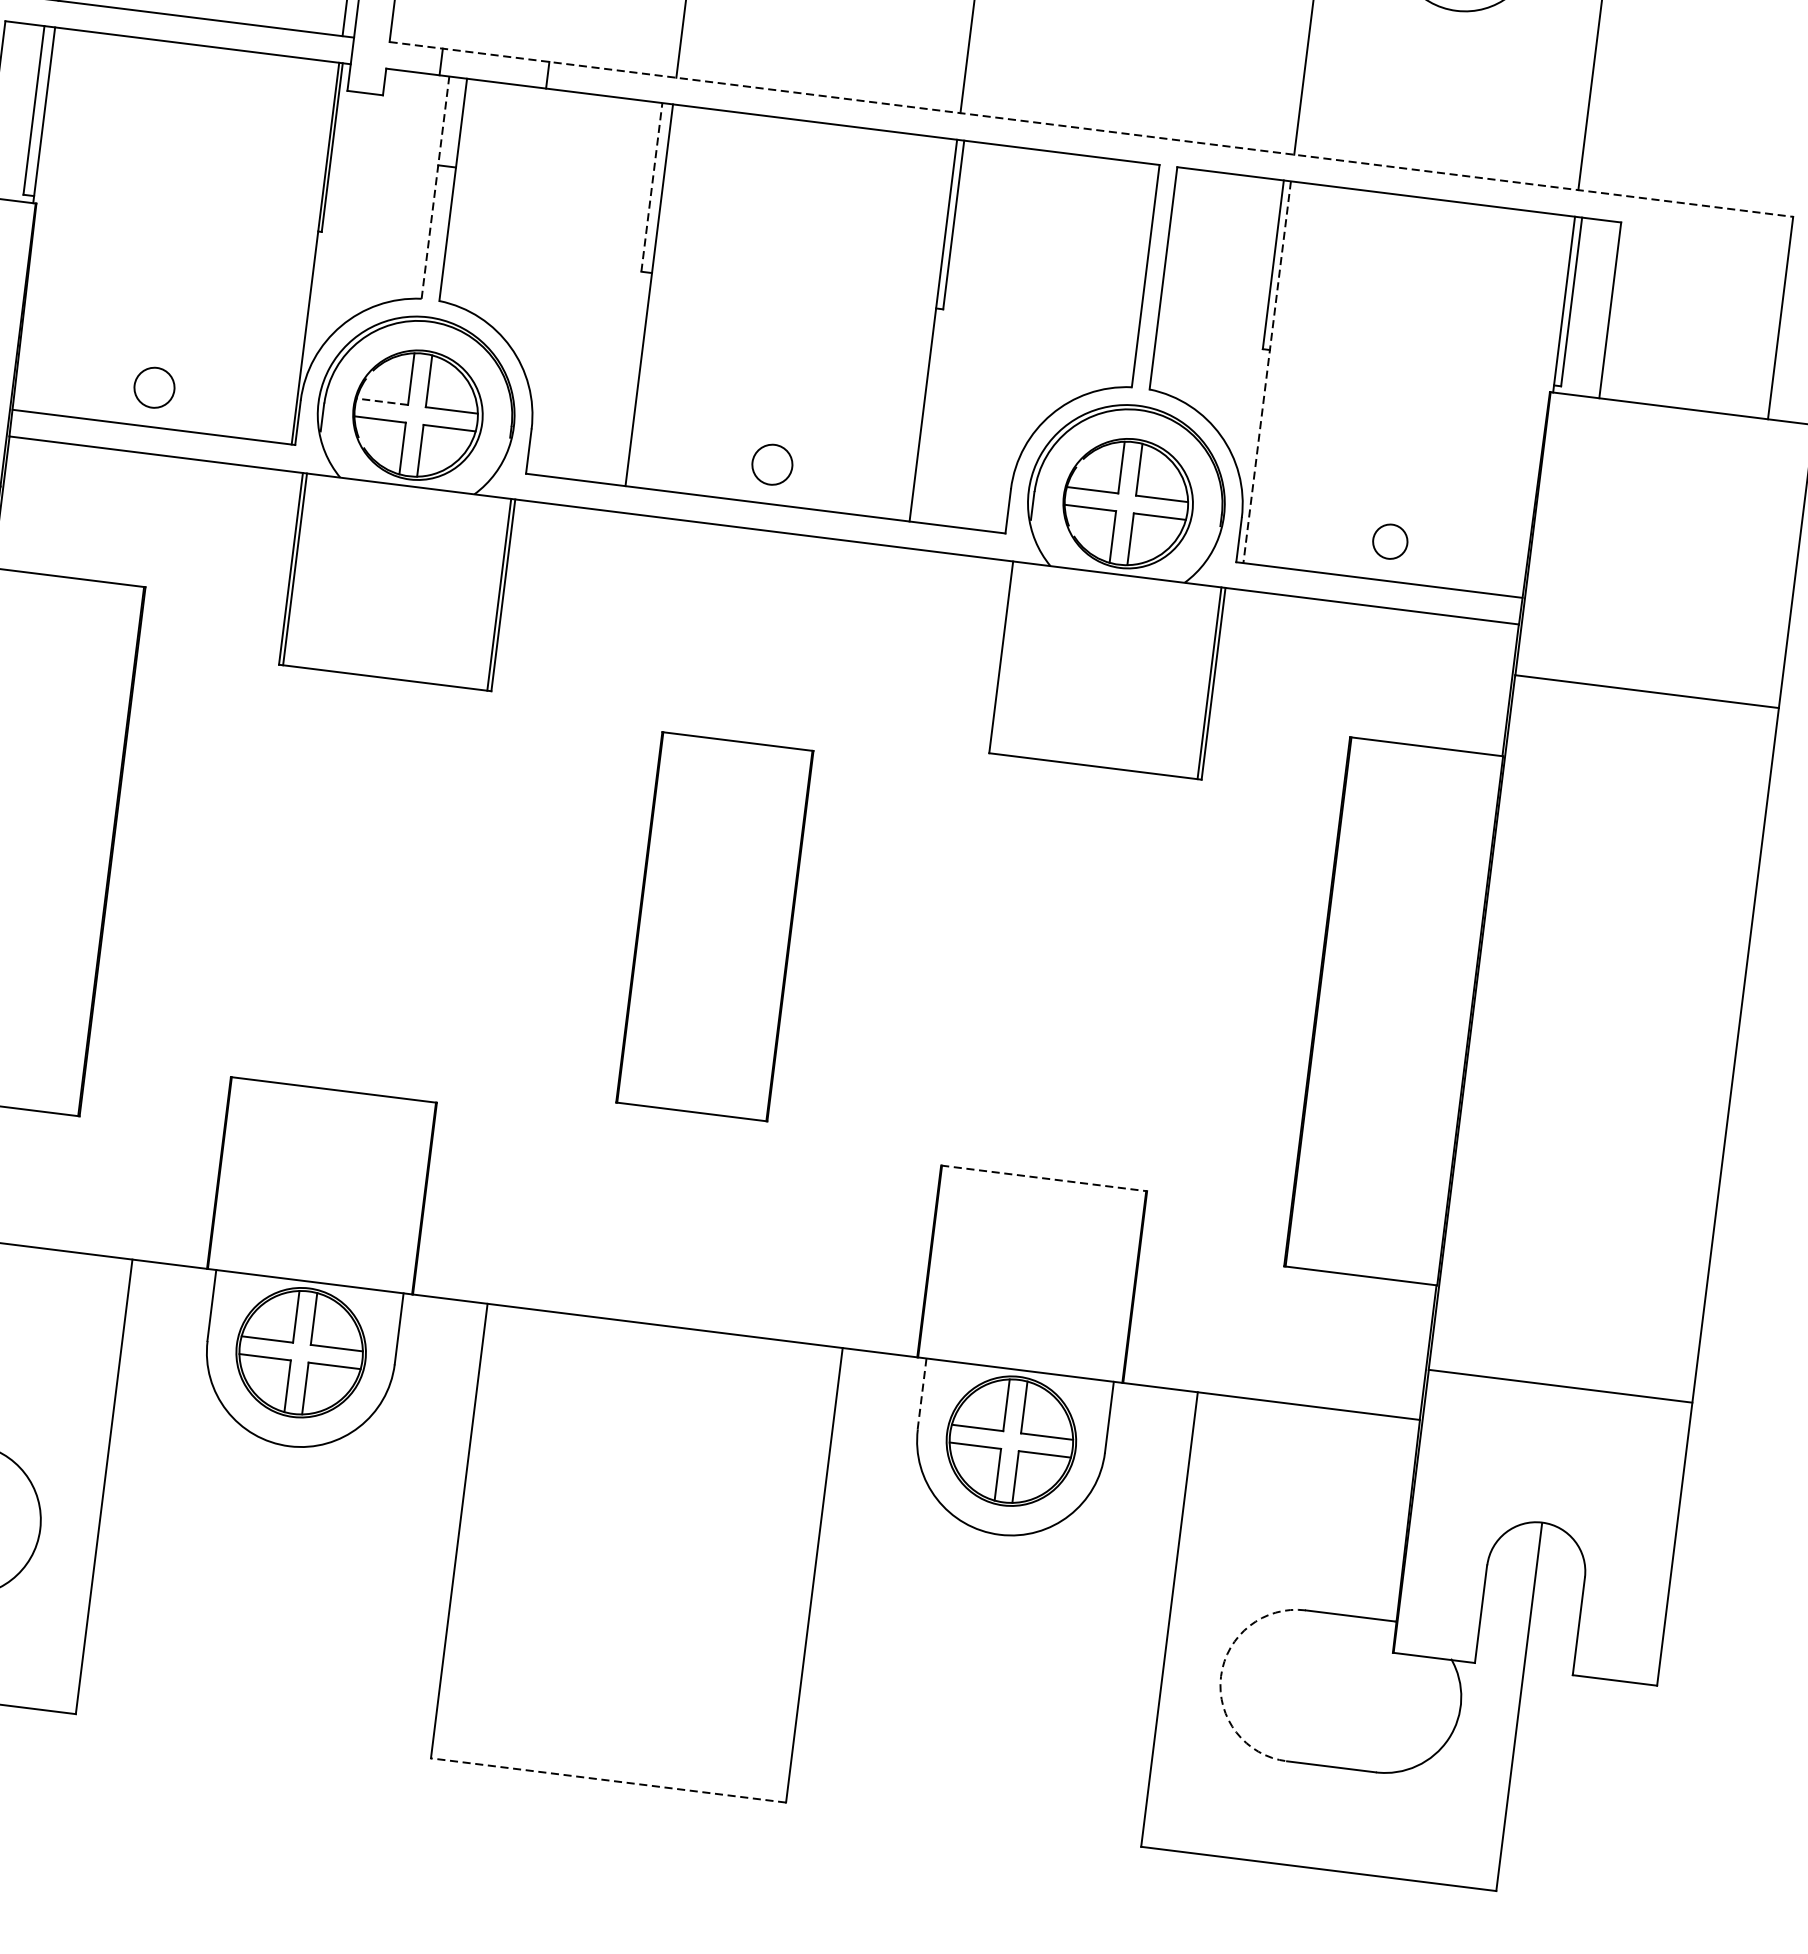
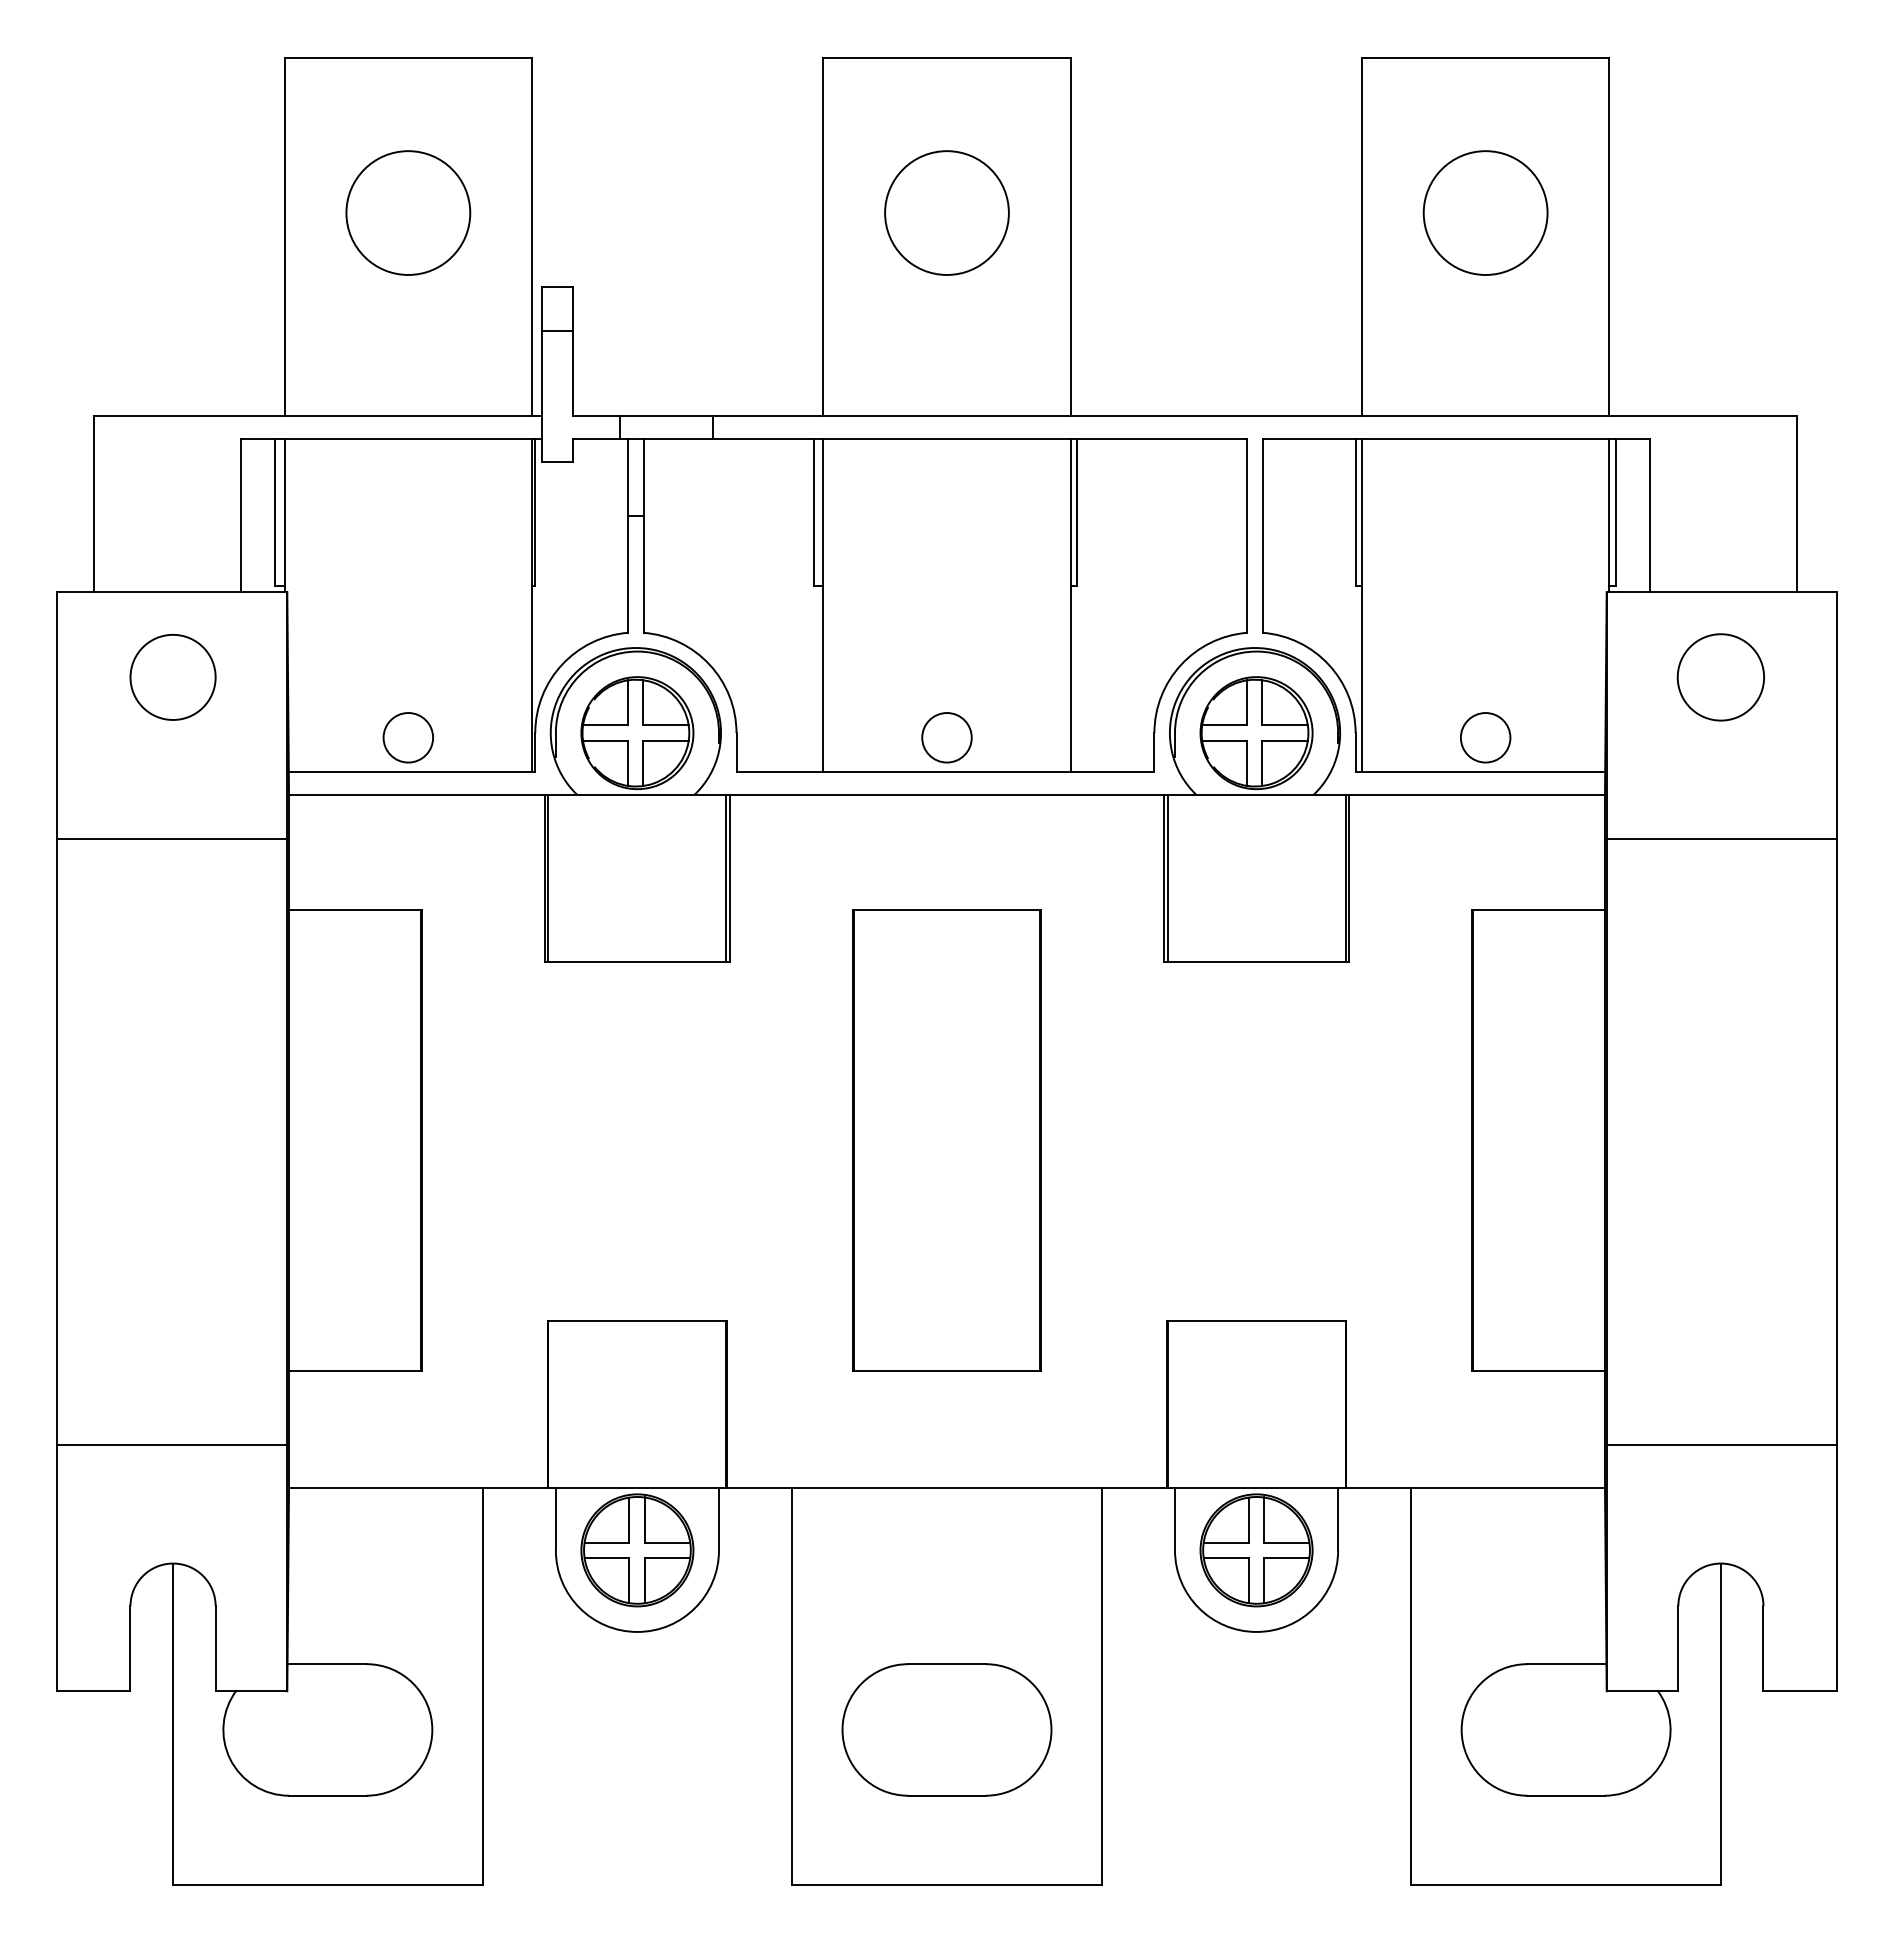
line: (1090, 129) -> (1184, 415), dashed -> solid
line: (435, 187) -> (628, 535), dashed -> solid
line: (651, 187) -> (813, 512), dashed -> solid
line: (1266, 372) -> (1361, 605), dashed -> solid
circle: (154, 387) -> (408, 737), size x1.43
line: (381, 401) -> (604, 725), dashed -> solid
circle: (771, 464) -> (946, 737), size x1.43
circle: (1668, 506) -> (1720, 677), added
circle: (1390, 541) -> (1485, 737), size x1.67
line: (1005, 657) -> (1167, 878), added
part: (714, 926) -> (946, 1140), size x1.43
line: (1044, 1178) -> (1256, 1321), dashed -> solid
line: (921, 1394) -> (1174, 1519), dashed -> solid
part: (630, 1602) -> (946, 1729), added
arc: (1220, 1675) -> (1461, 1729), dashed -> solid
line: (609, 1780) -> (947, 1884), dashed -> solid

